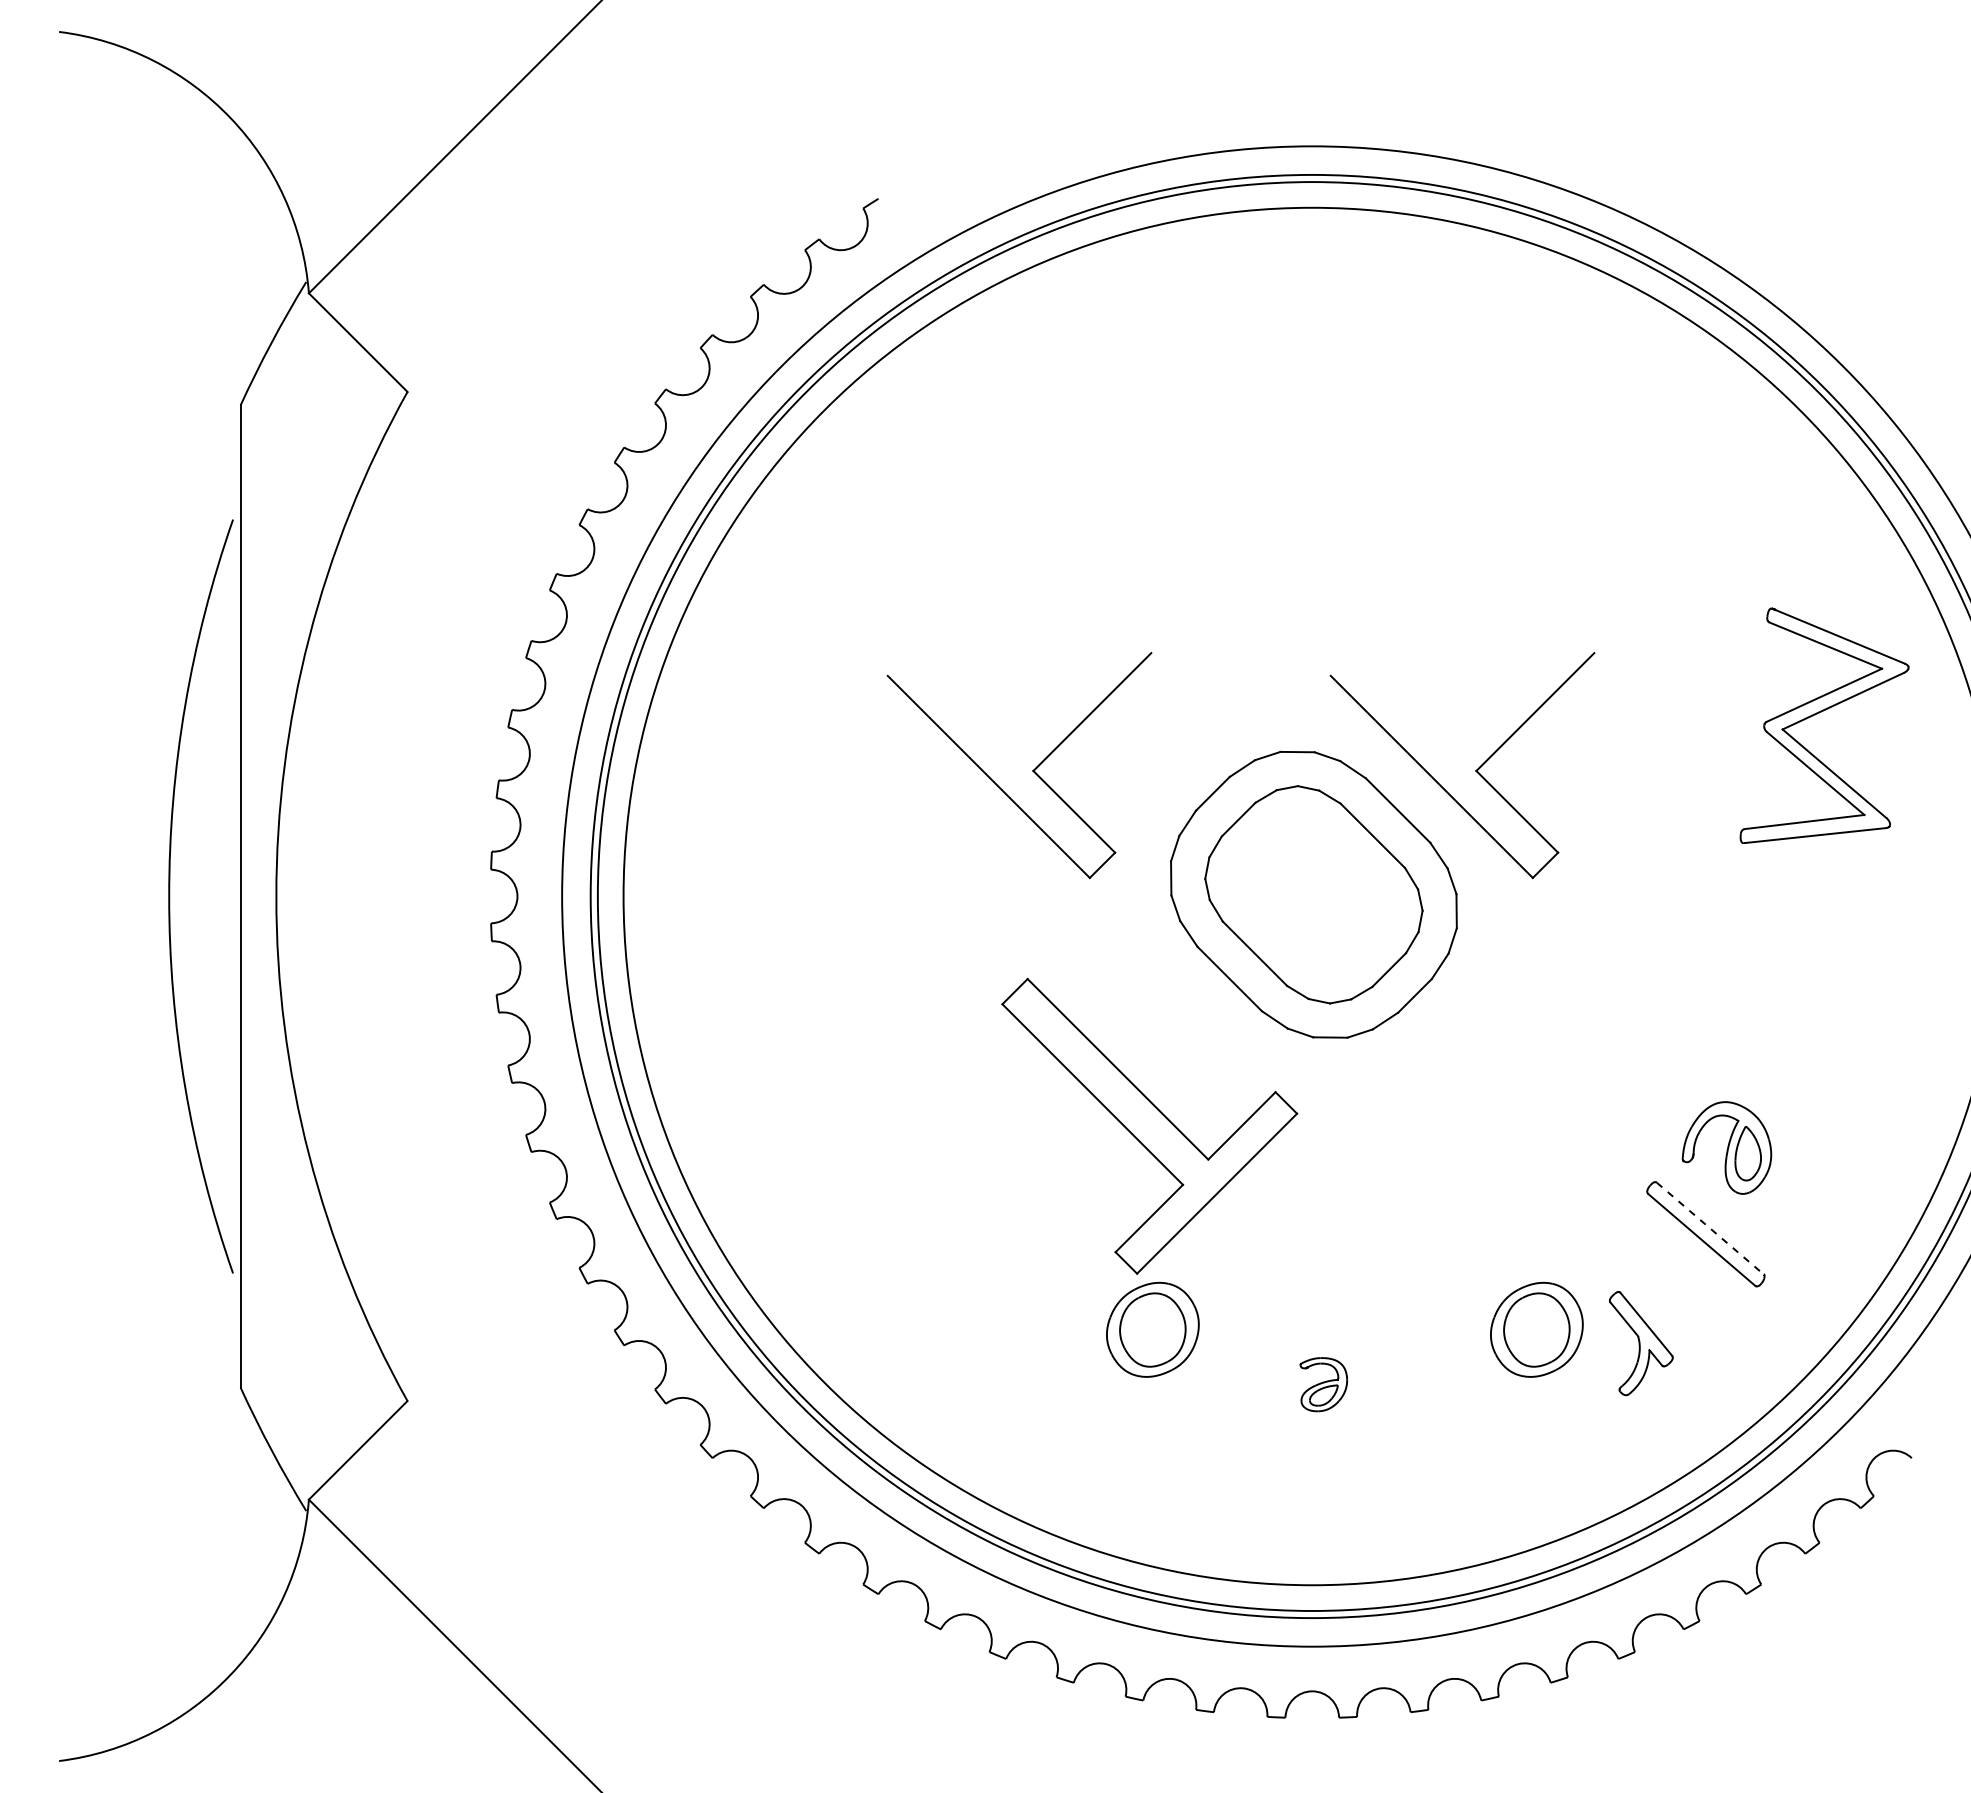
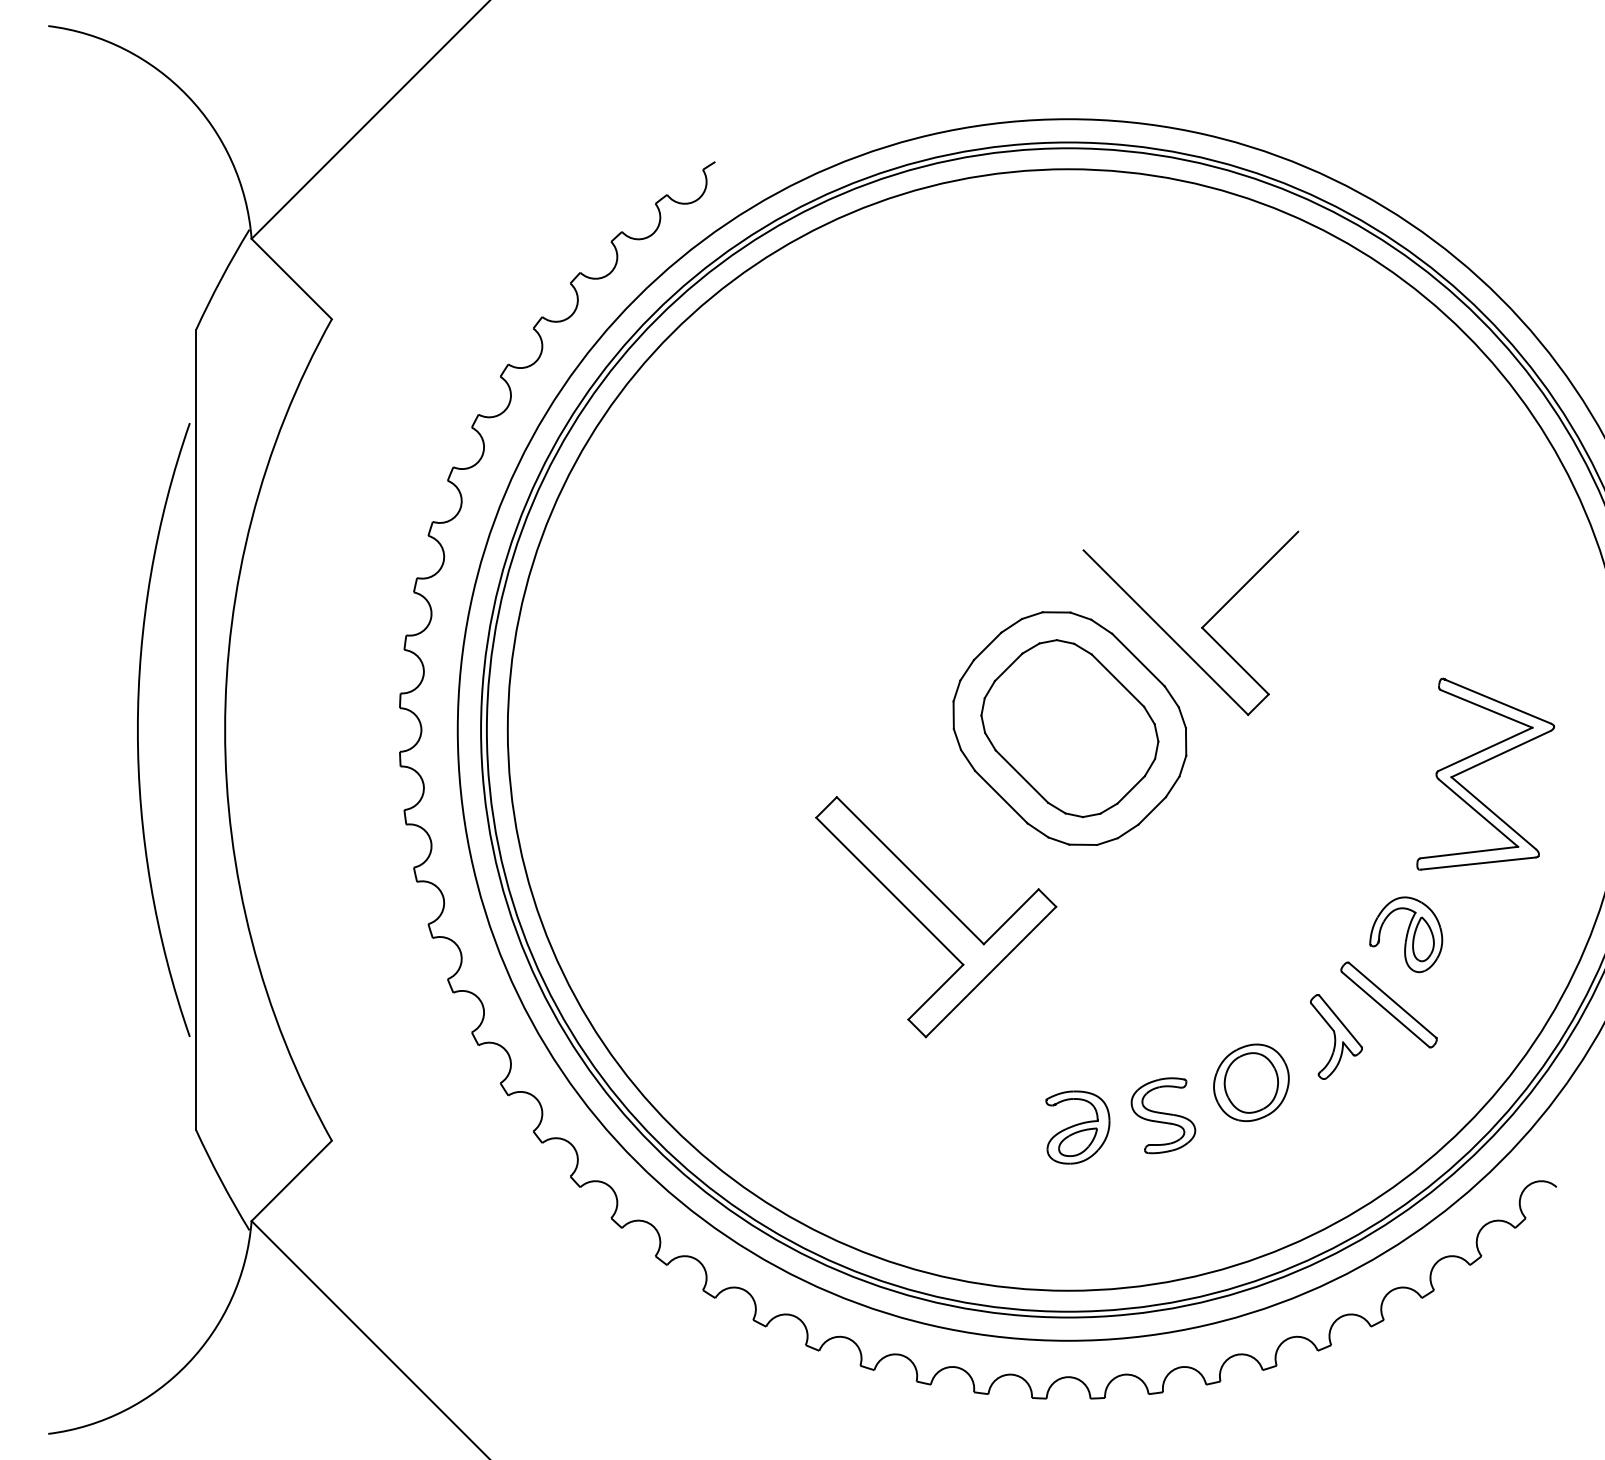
part: (1819, 713) -> (1481, 764), moved
part: (1032, 770) -> (840, 627), removed
line: (1710, 1228) -> (1392, 1000), dashed -> solid
part: (1152, 1329) -> (938, 1082), removed
part: (1641, 1343) -> (1336, 1036), moved
part: (1428, 1370) -> (1163, 1115), added
part: (1323, 1384) -> (1077, 1127), size x1.67

